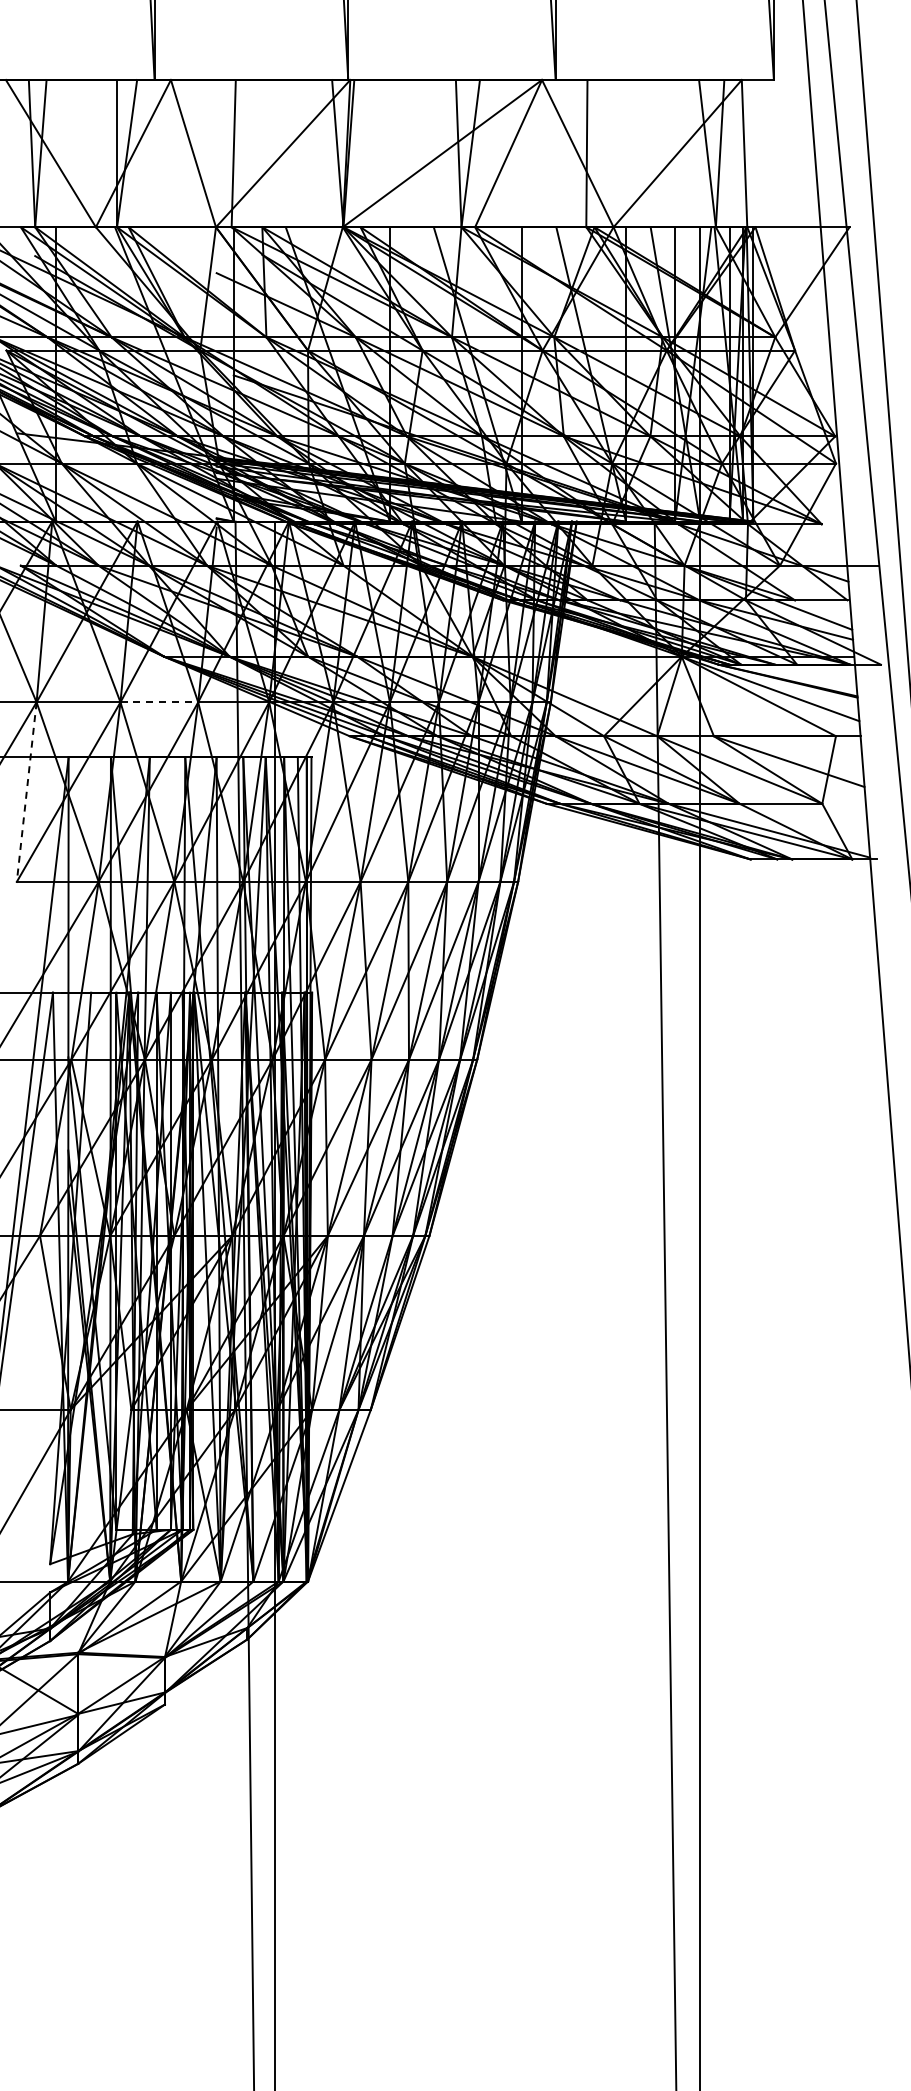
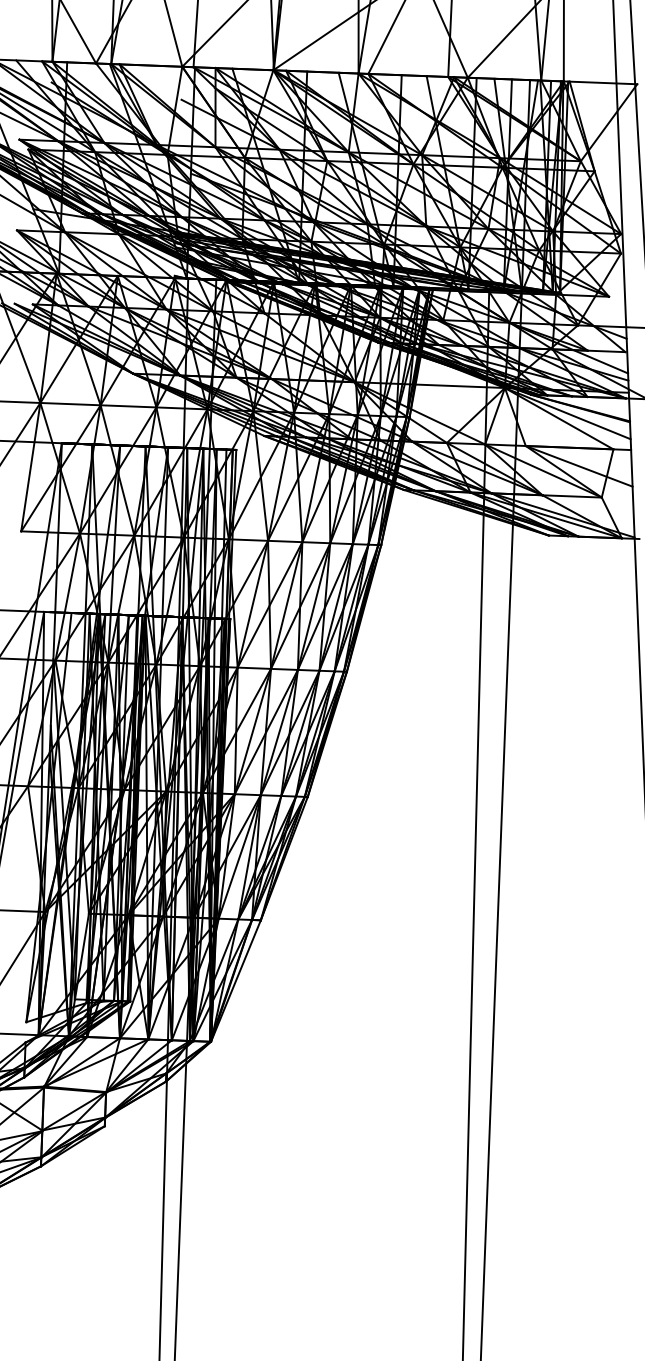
line: (159, 702) -> (128, 406), dashed -> solid
line: (26, 792) -> (30, 467), dashed -> solid

